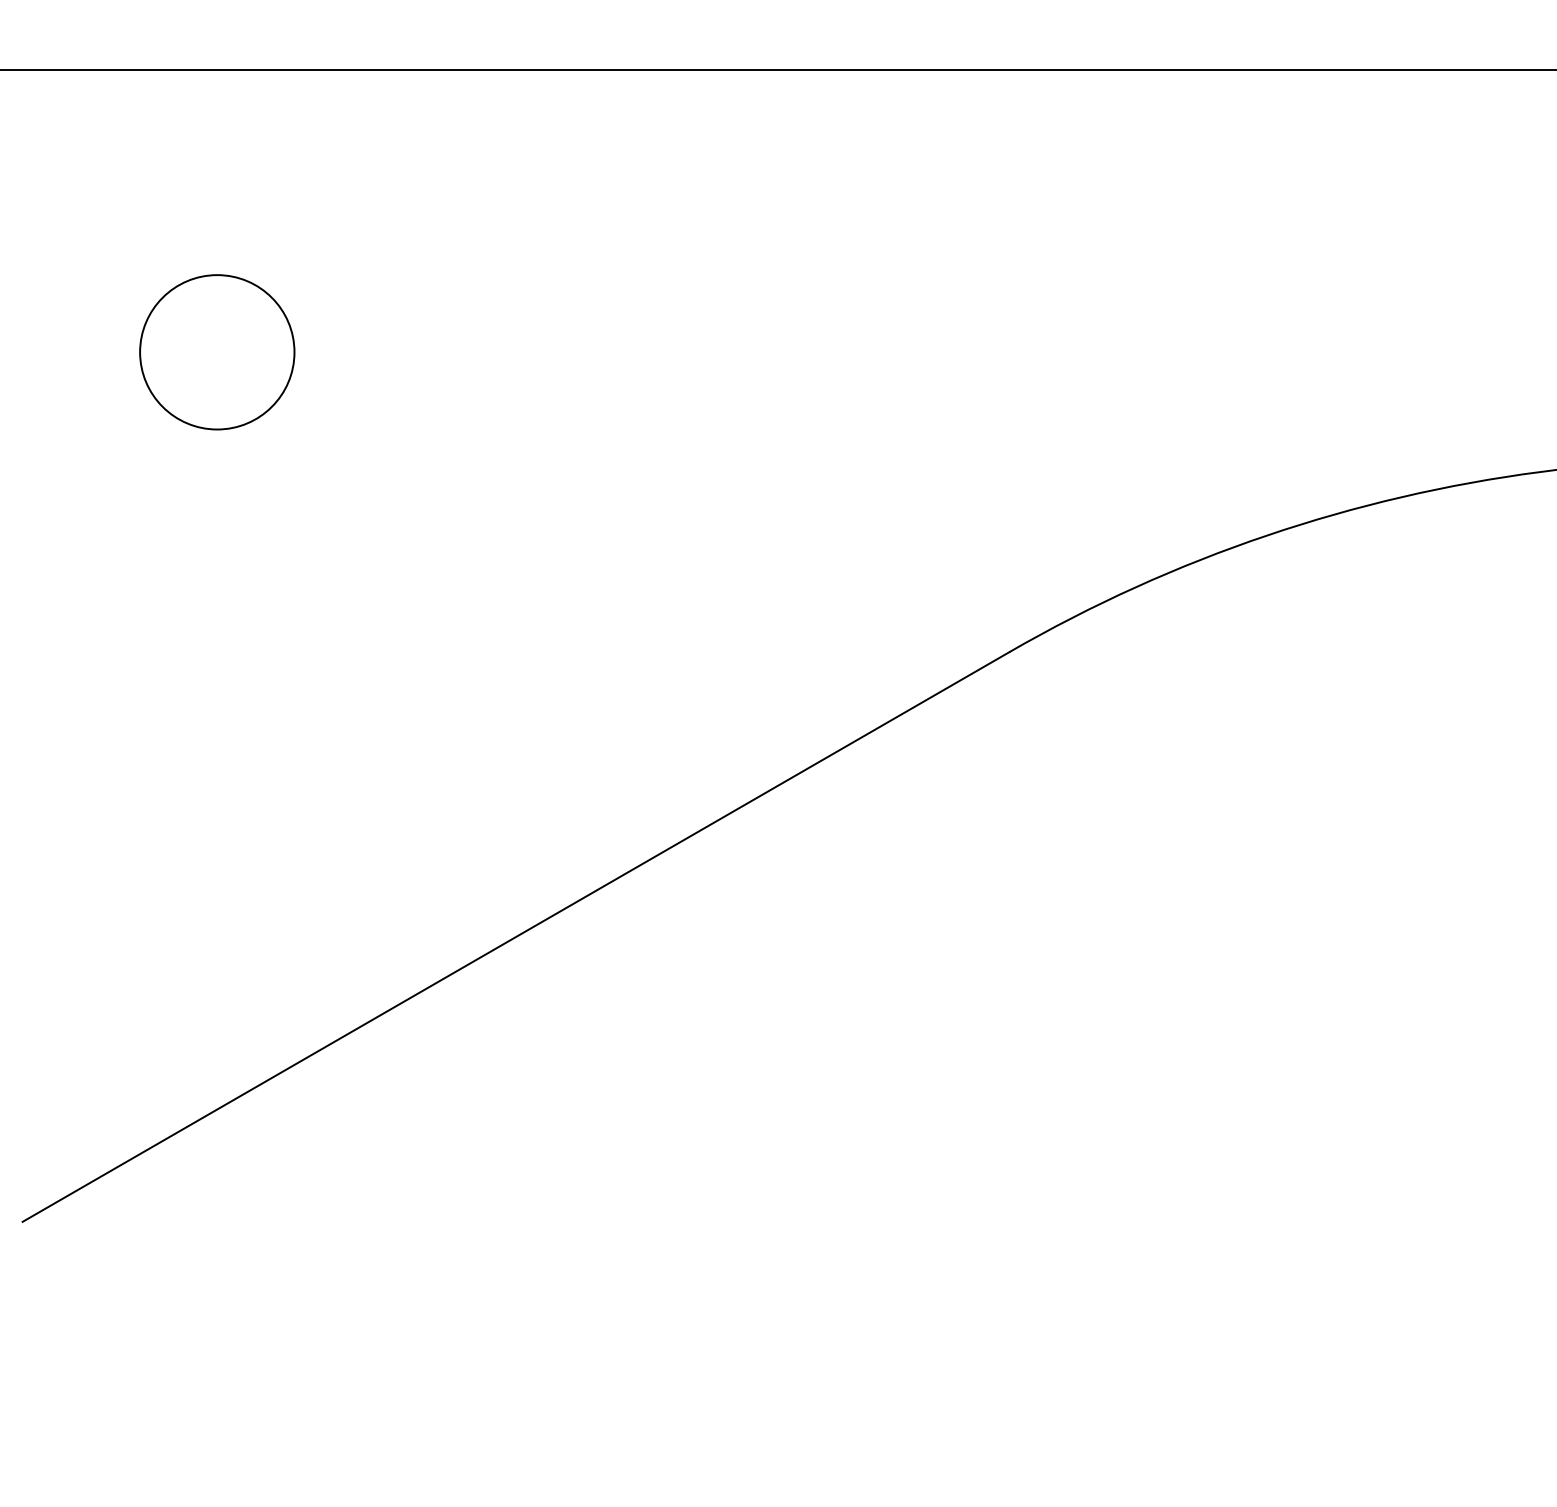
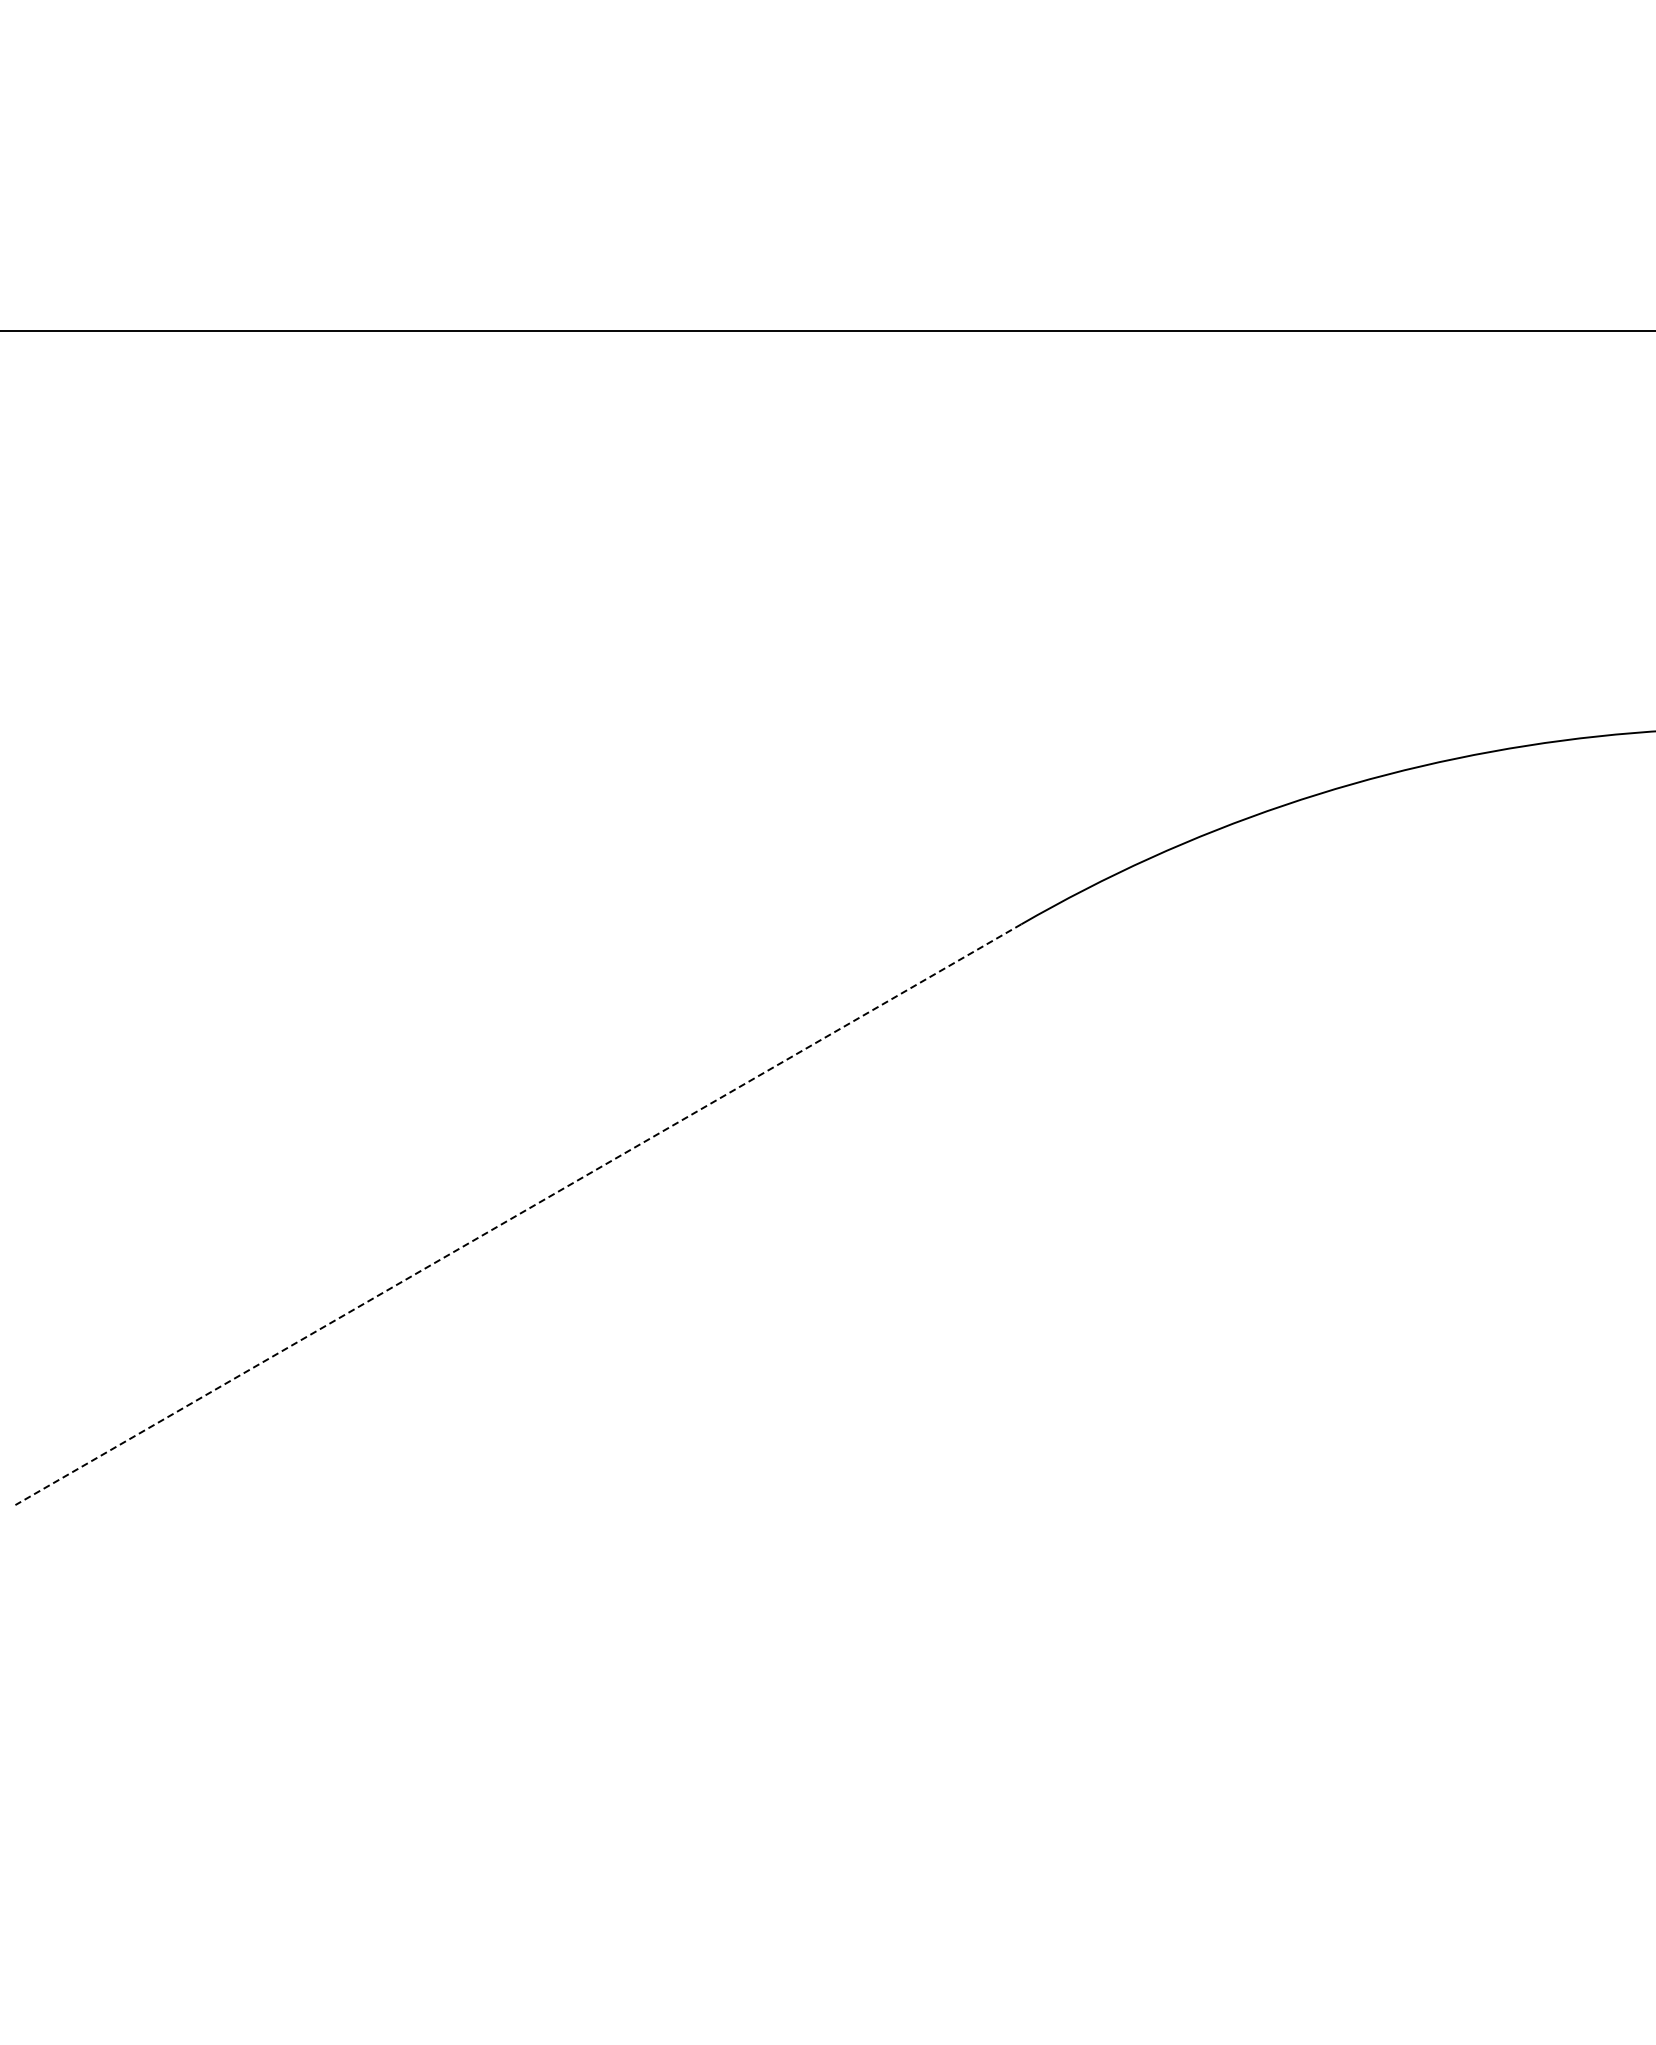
circle: (216, 352) -> (213, 618), removed
line: (516, 936) -> (518, 1214), solid -> dashed

